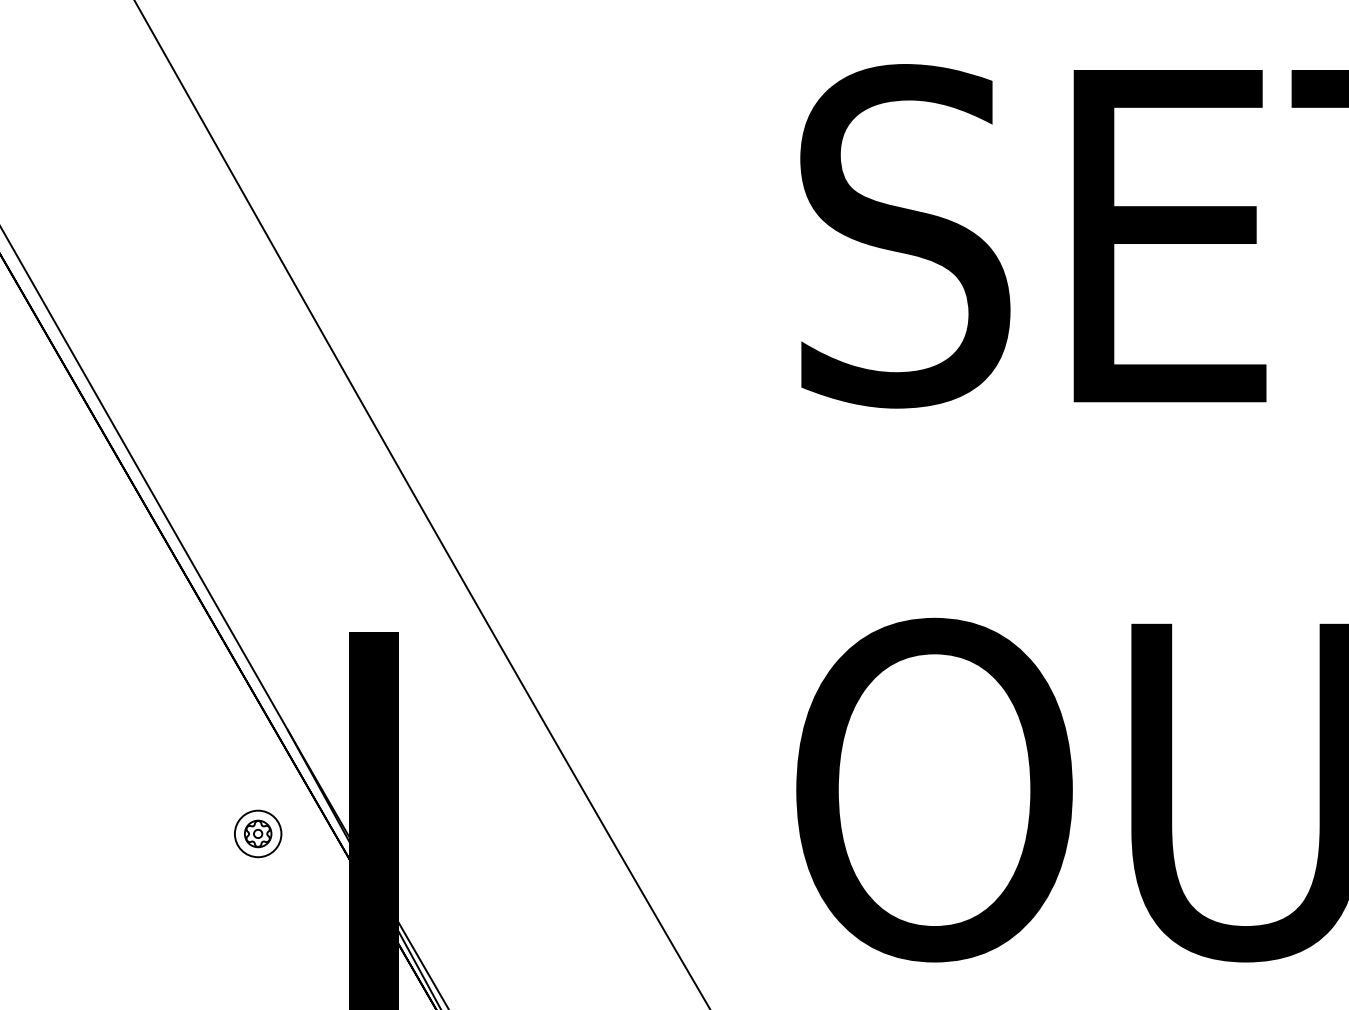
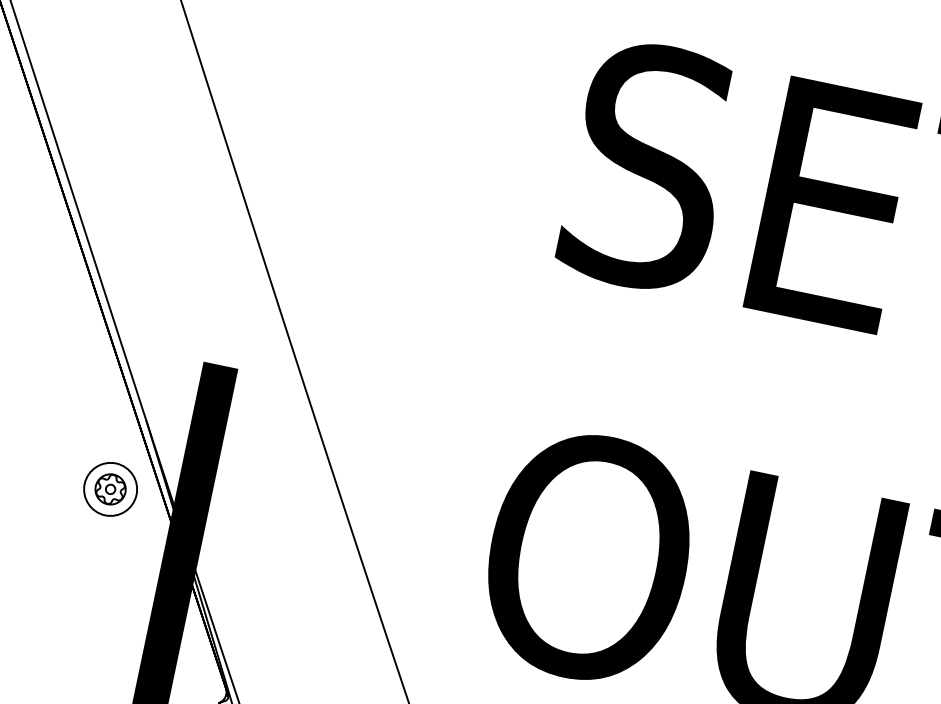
part: (258, 833) -> (111, 489), size x1.6

